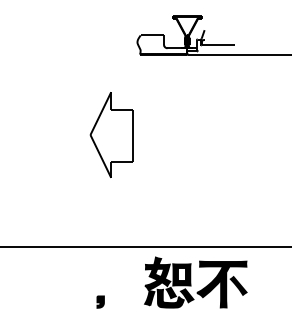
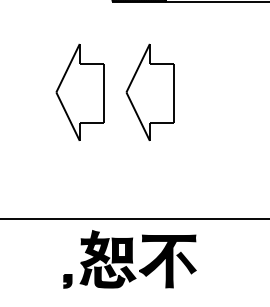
part: (173, 134) -> (150, 91), added
part: (195, 282) -> (137, 259), moved

